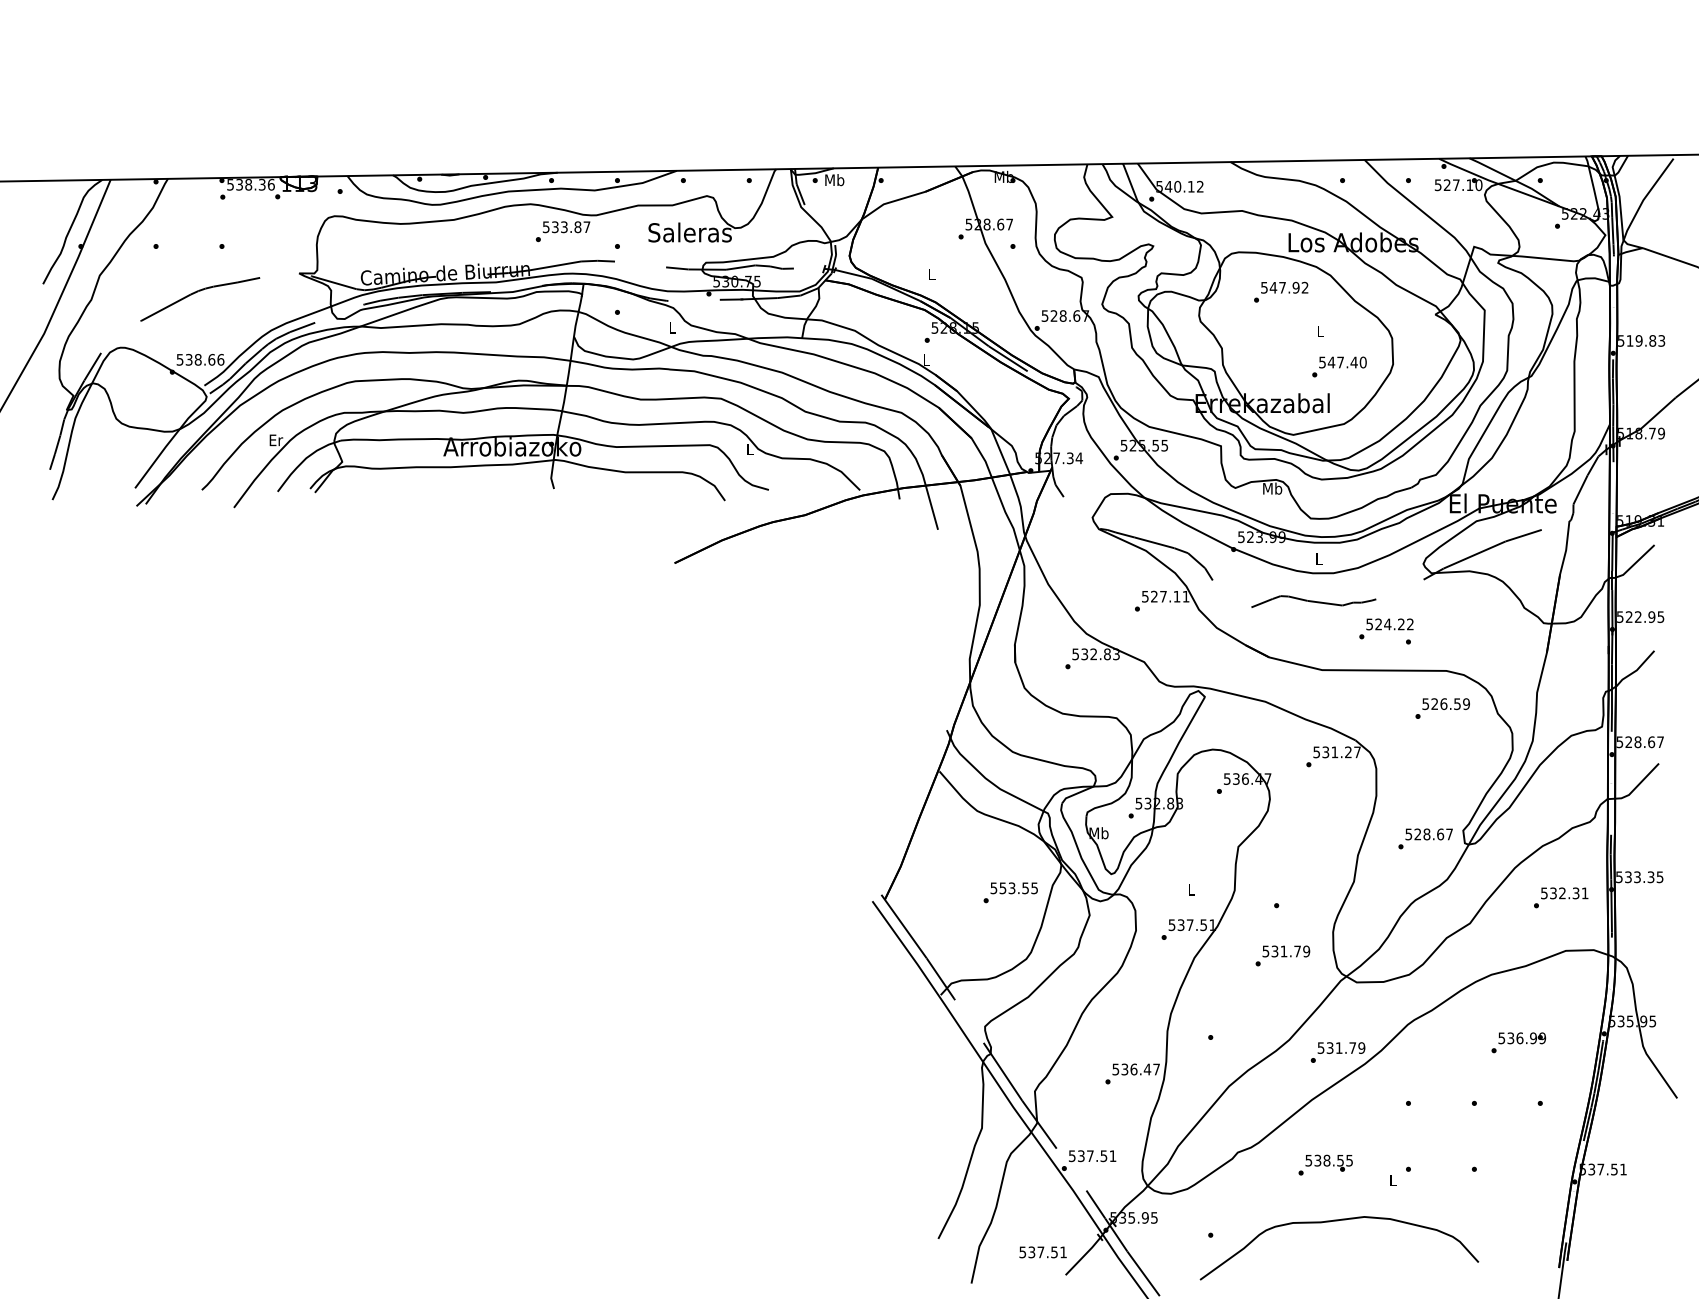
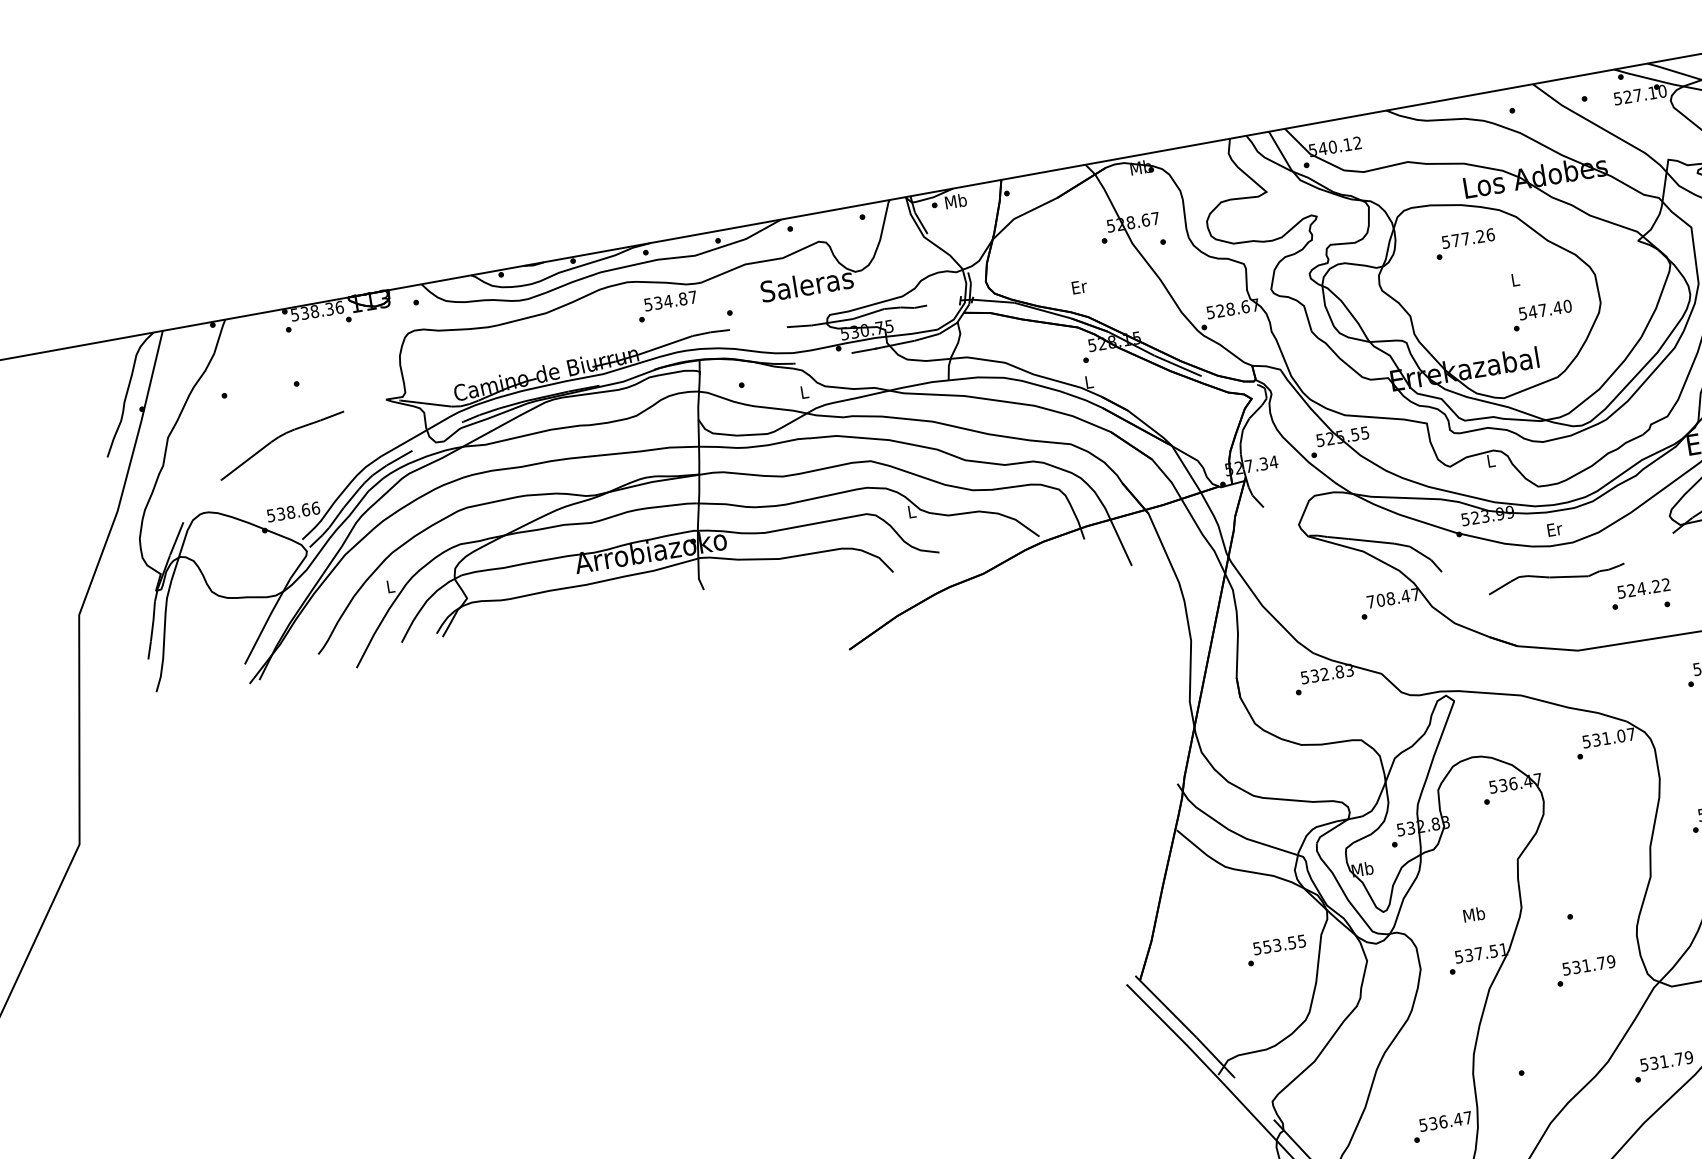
text: (564, 227) -> (668, 301), 533.87 -> 534.87
text: (931, 274) -> (1078, 287), L -> Er
text: (1288, 287) -> (1472, 237), 547.92 -> 577.26
text: (276, 440) -> (391, 586), Er -> L
text: (1272, 488) -> (1490, 460), Mb -> L
text: (1319, 558) -> (1554, 528), L -> Er
text: (1165, 596) -> (1392, 598), 527.11 -> 708.47
text: (1348, 752) -> (1621, 736), 531.27 -> 531.07
text: (1191, 889) -> (1474, 914), L -> Mb

